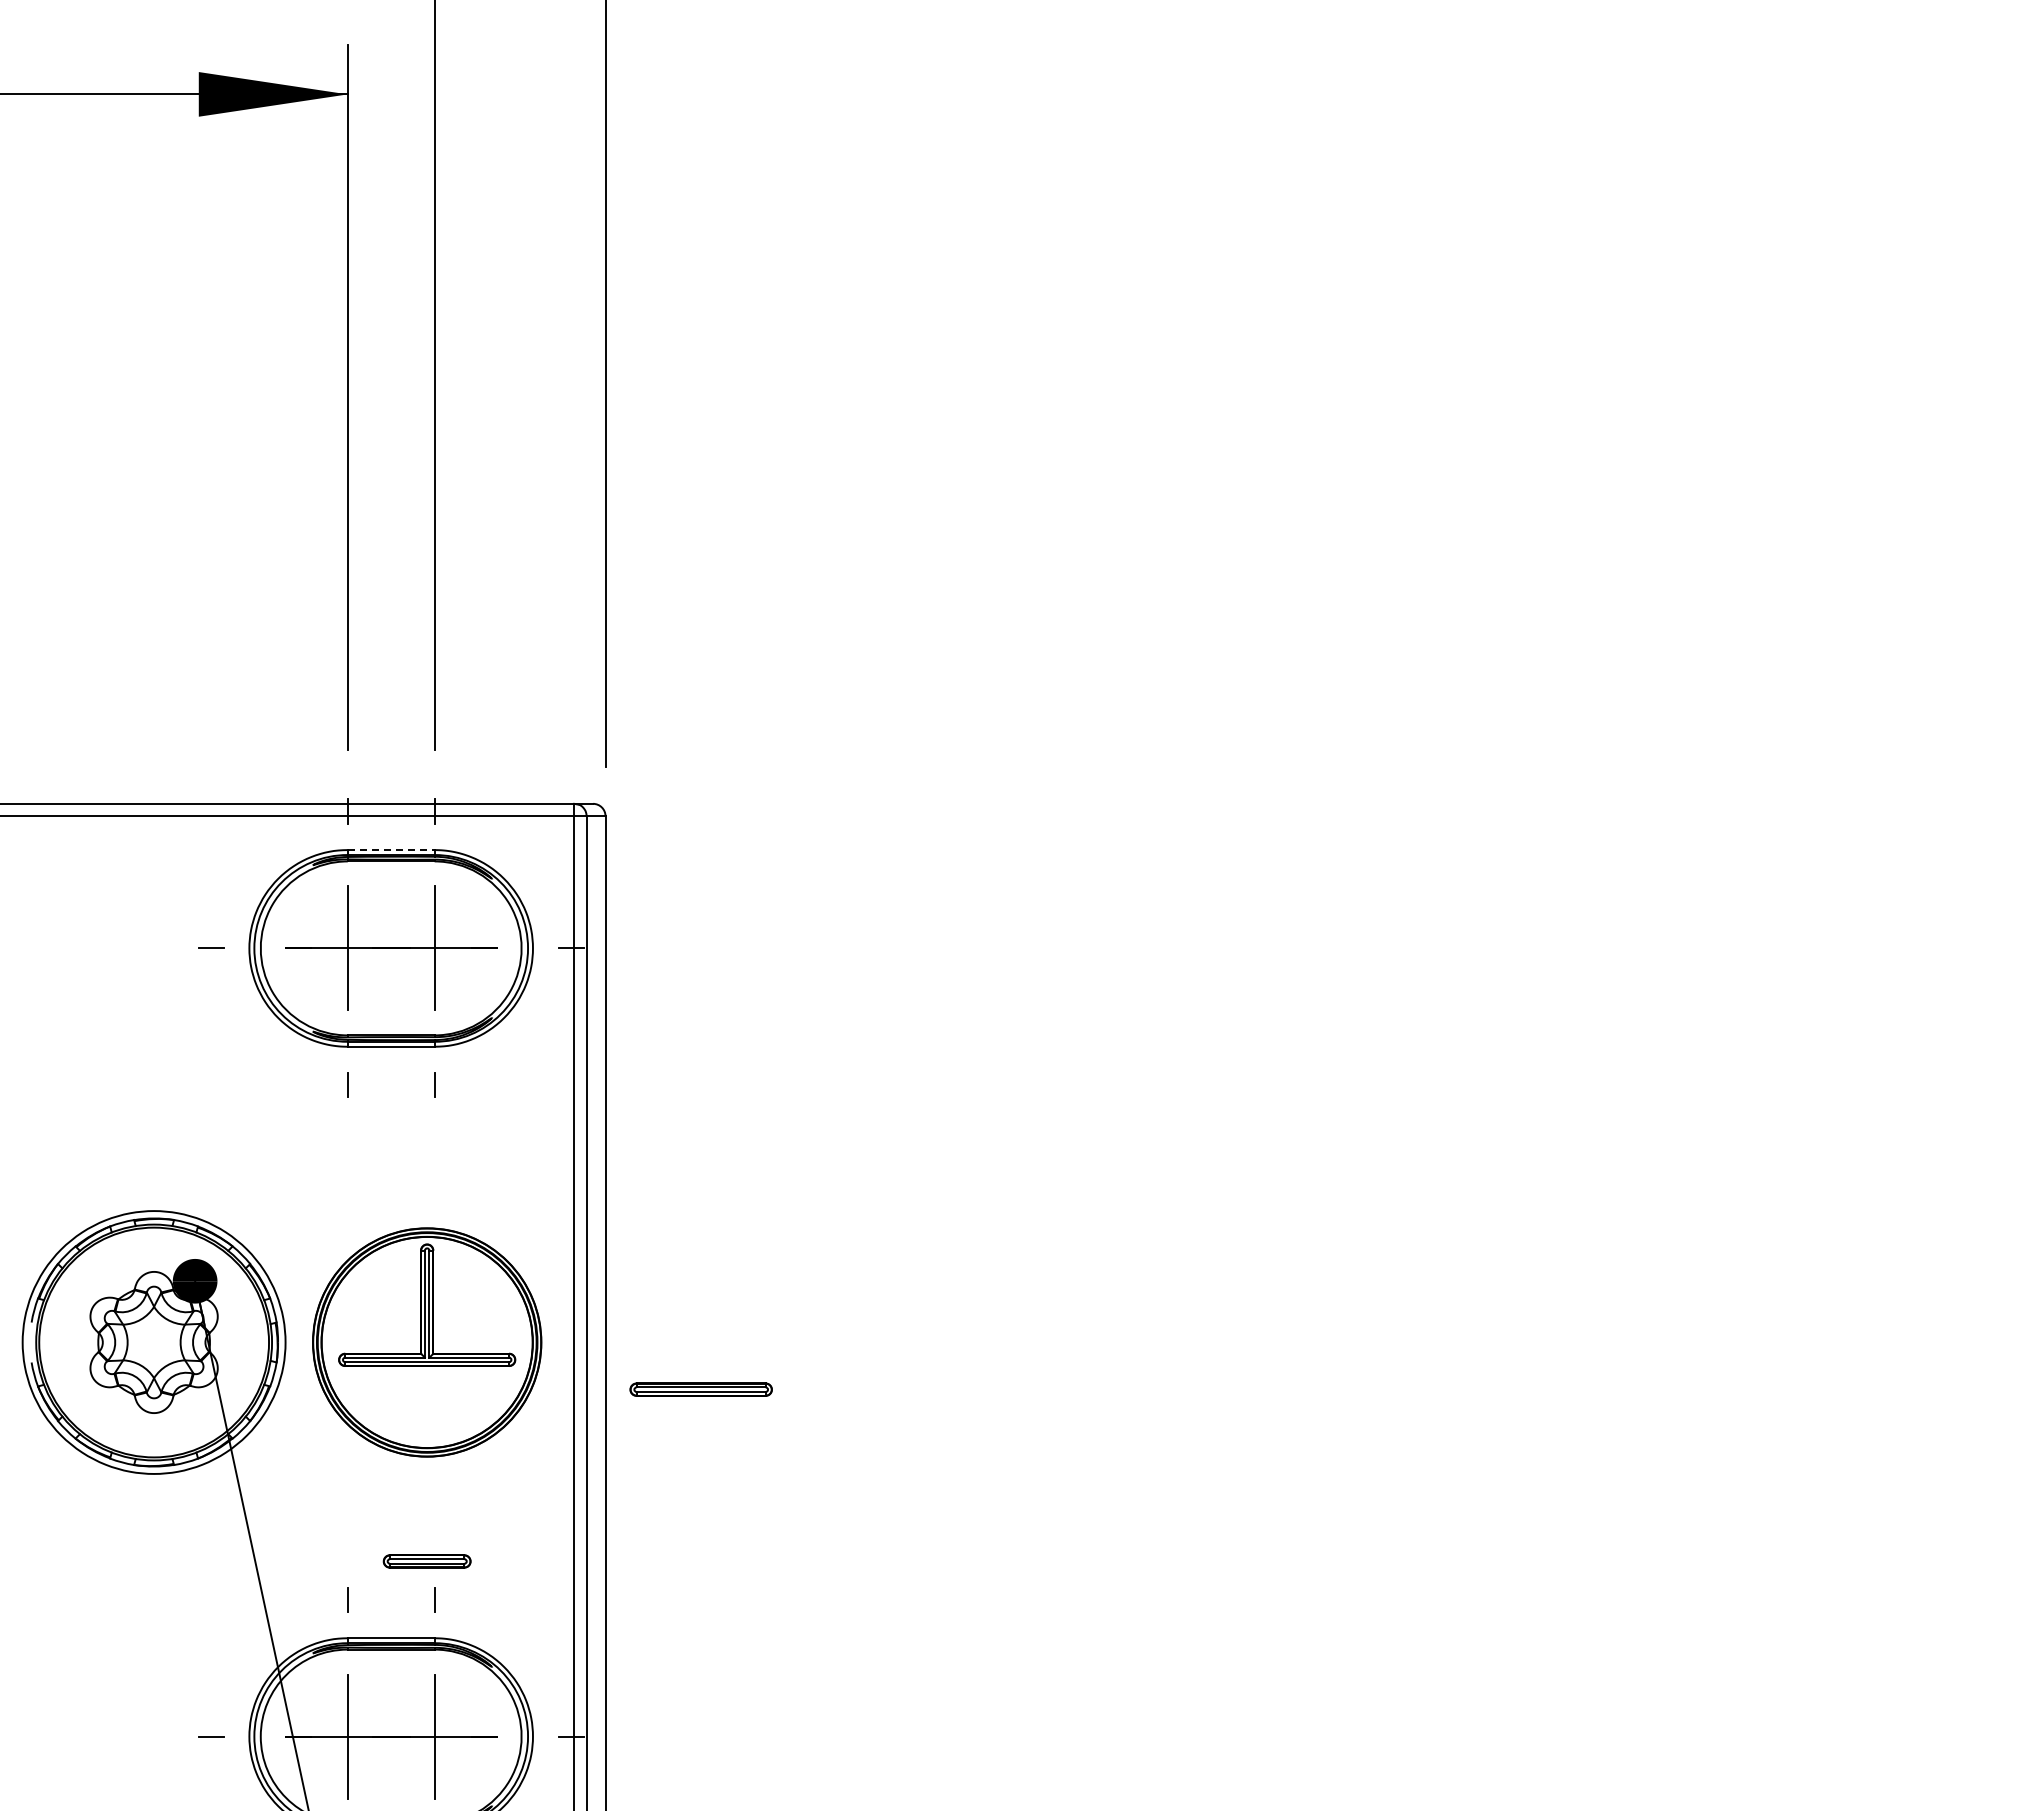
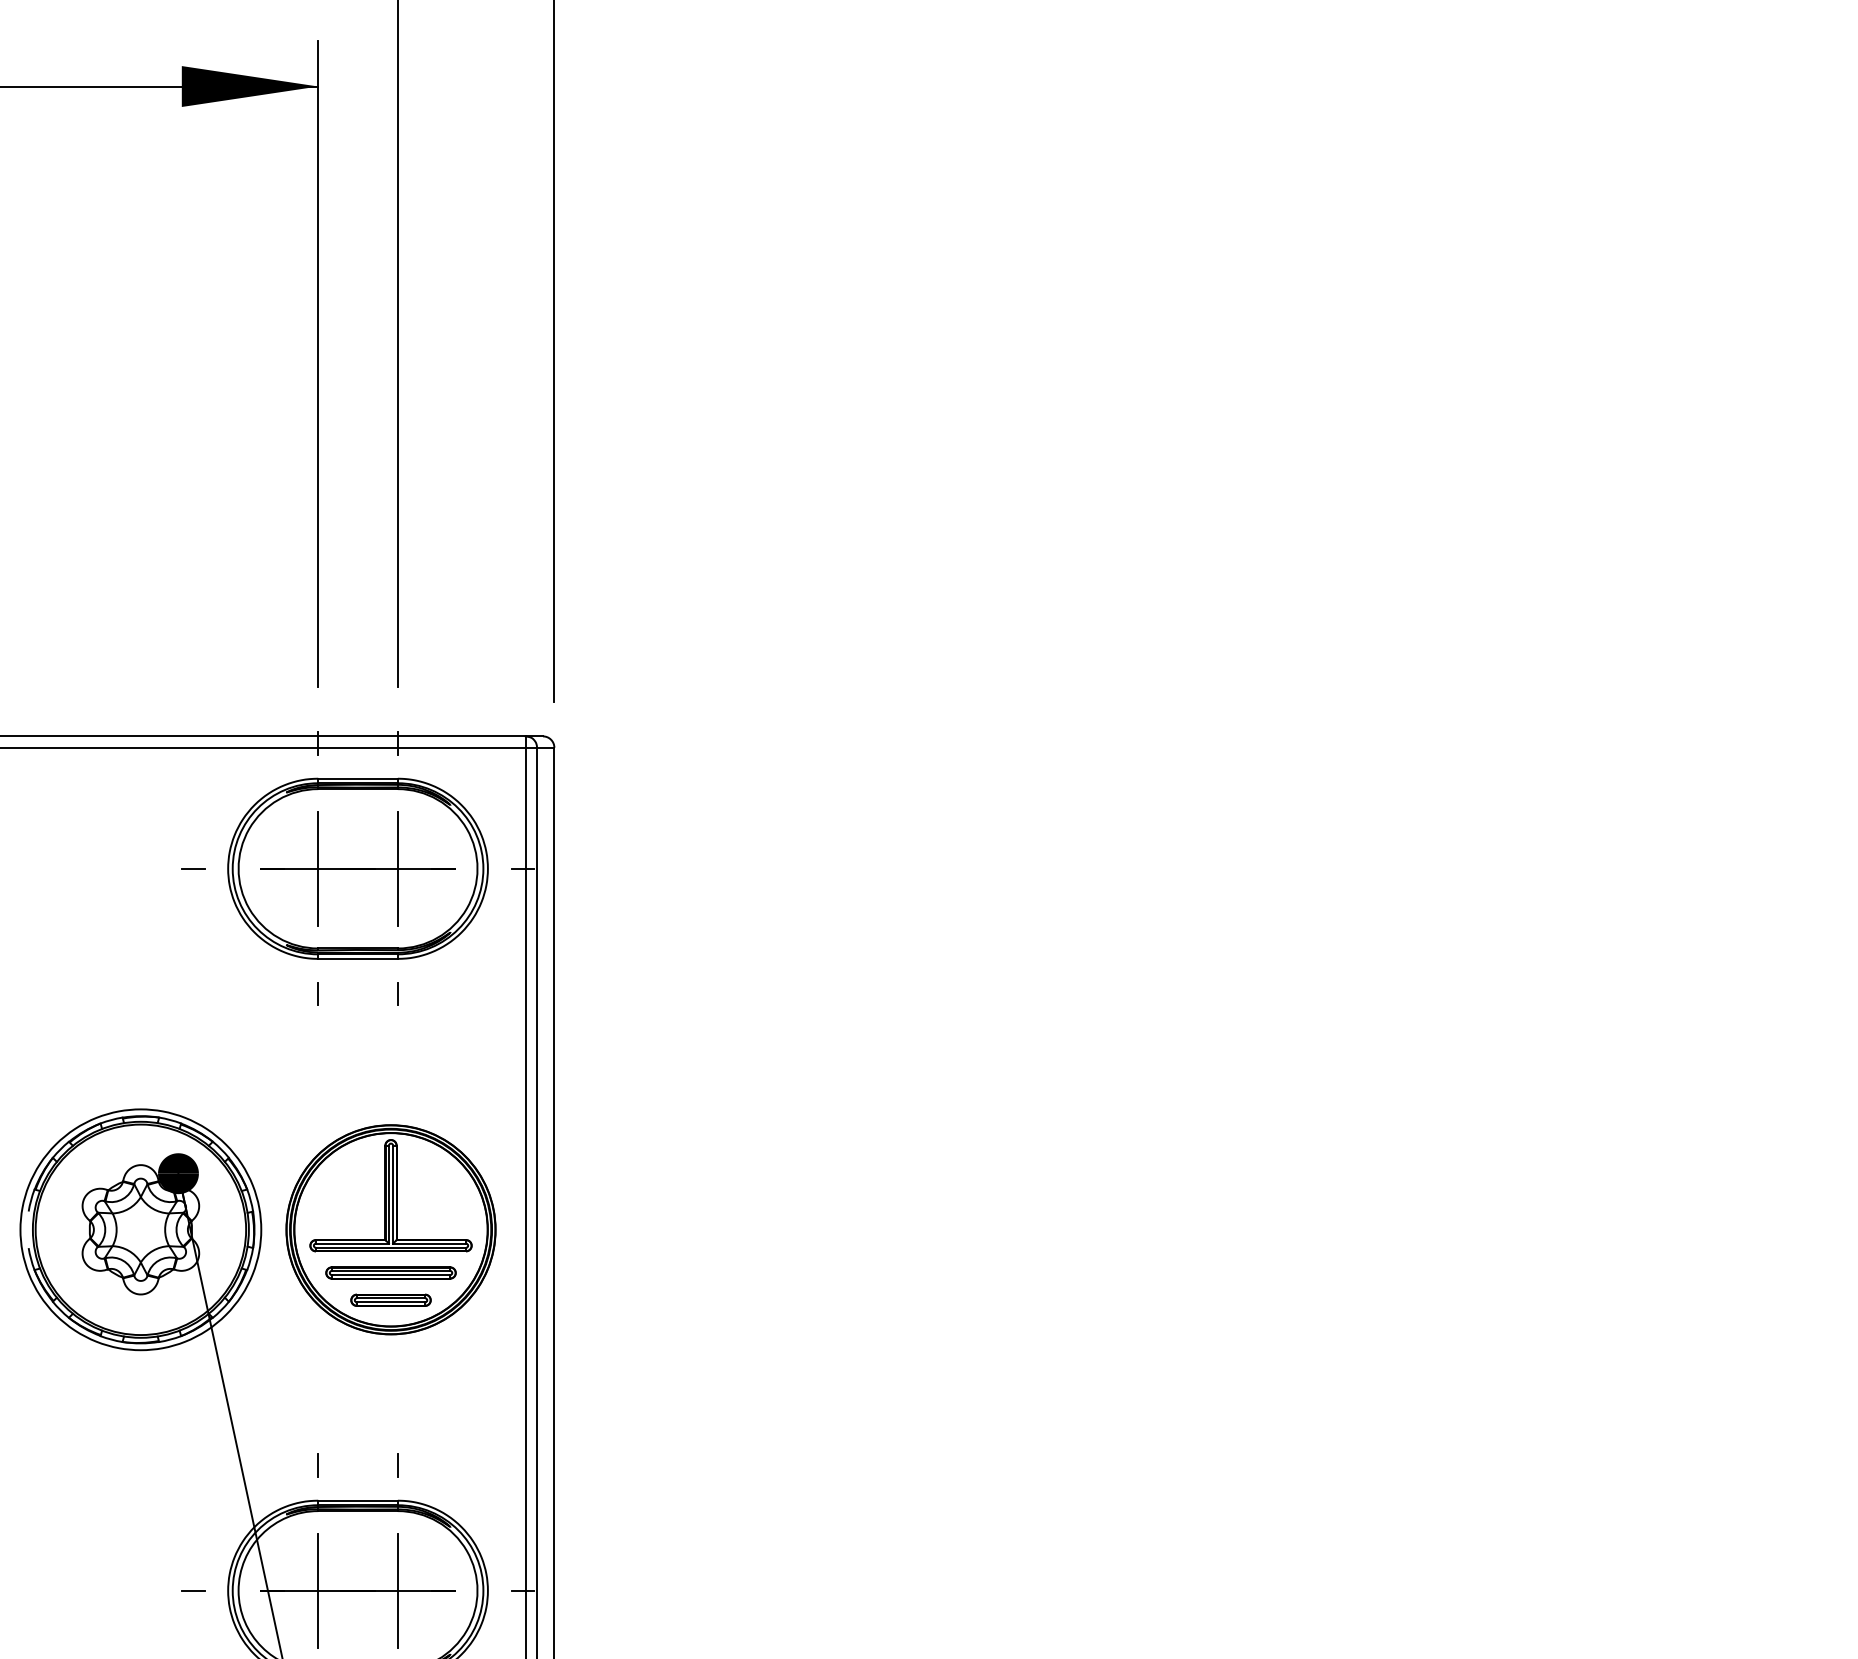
line: (391, 850) -> (358, 779), dashed -> solid
part: (700, 1389) -> (390, 1272), moved
part: (426, 1561) -> (390, 1300), moved

